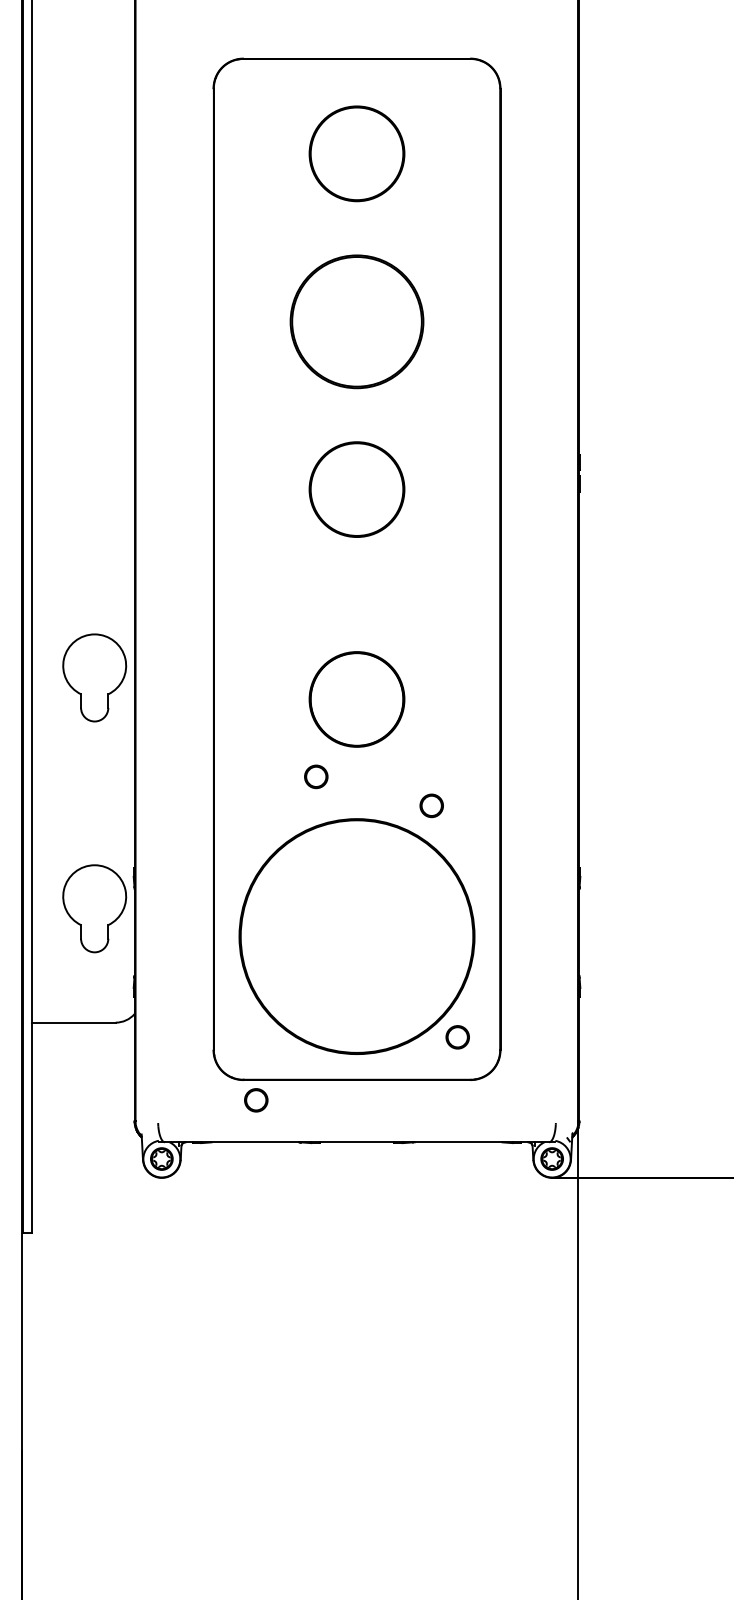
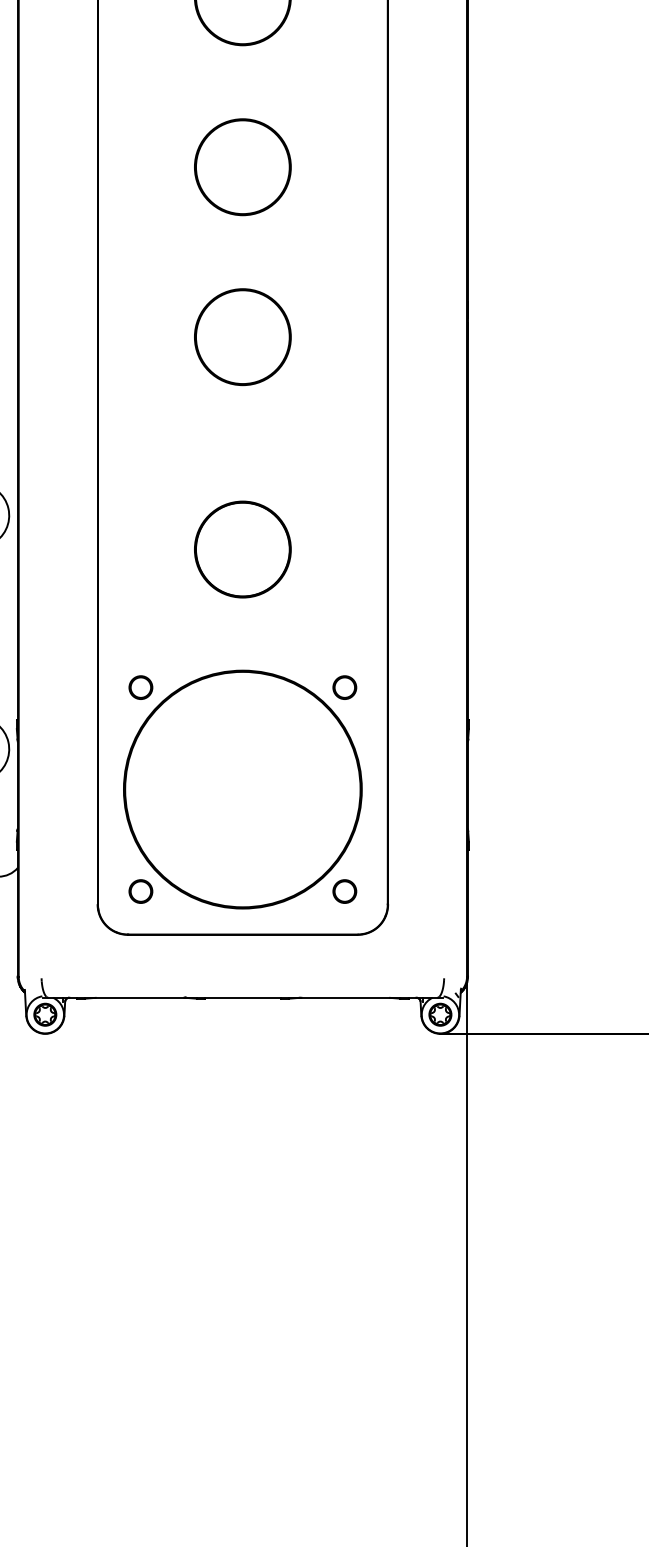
part: (356, 321) -> (242, 166), size x0.71
part: (316, 776) -> (141, 687), moved
part: (431, 805) -> (344, 687), moved
circle: (256, 1100) -> (141, 891), moved

